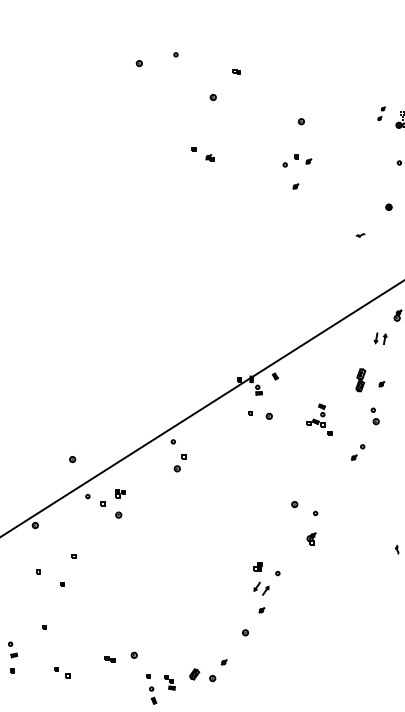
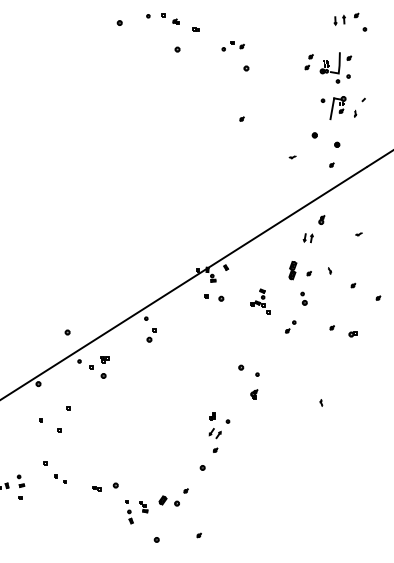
part: (380, 114) -> (308, 62), size x1.43
part: (202, 153) -> (170, 18), moved
part: (296, 161) -> (232, 46), moved
part: (62, 671) -> (60, 478), moved

